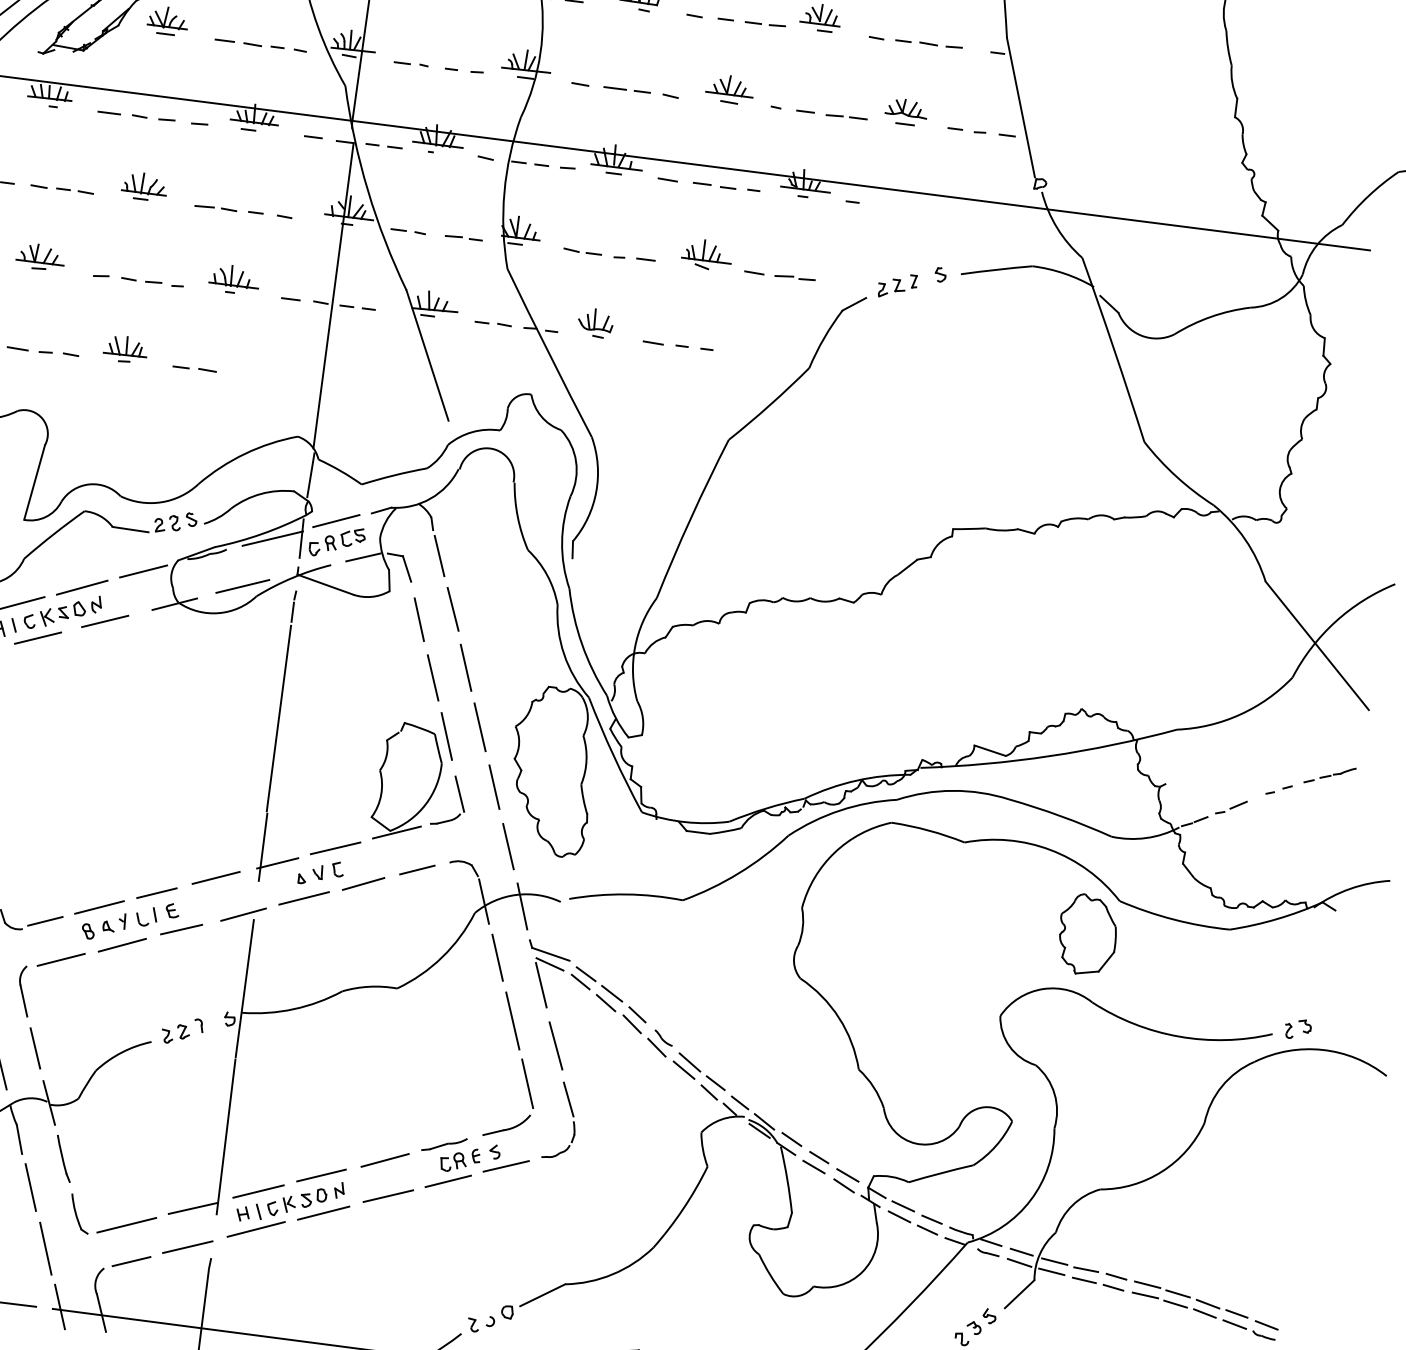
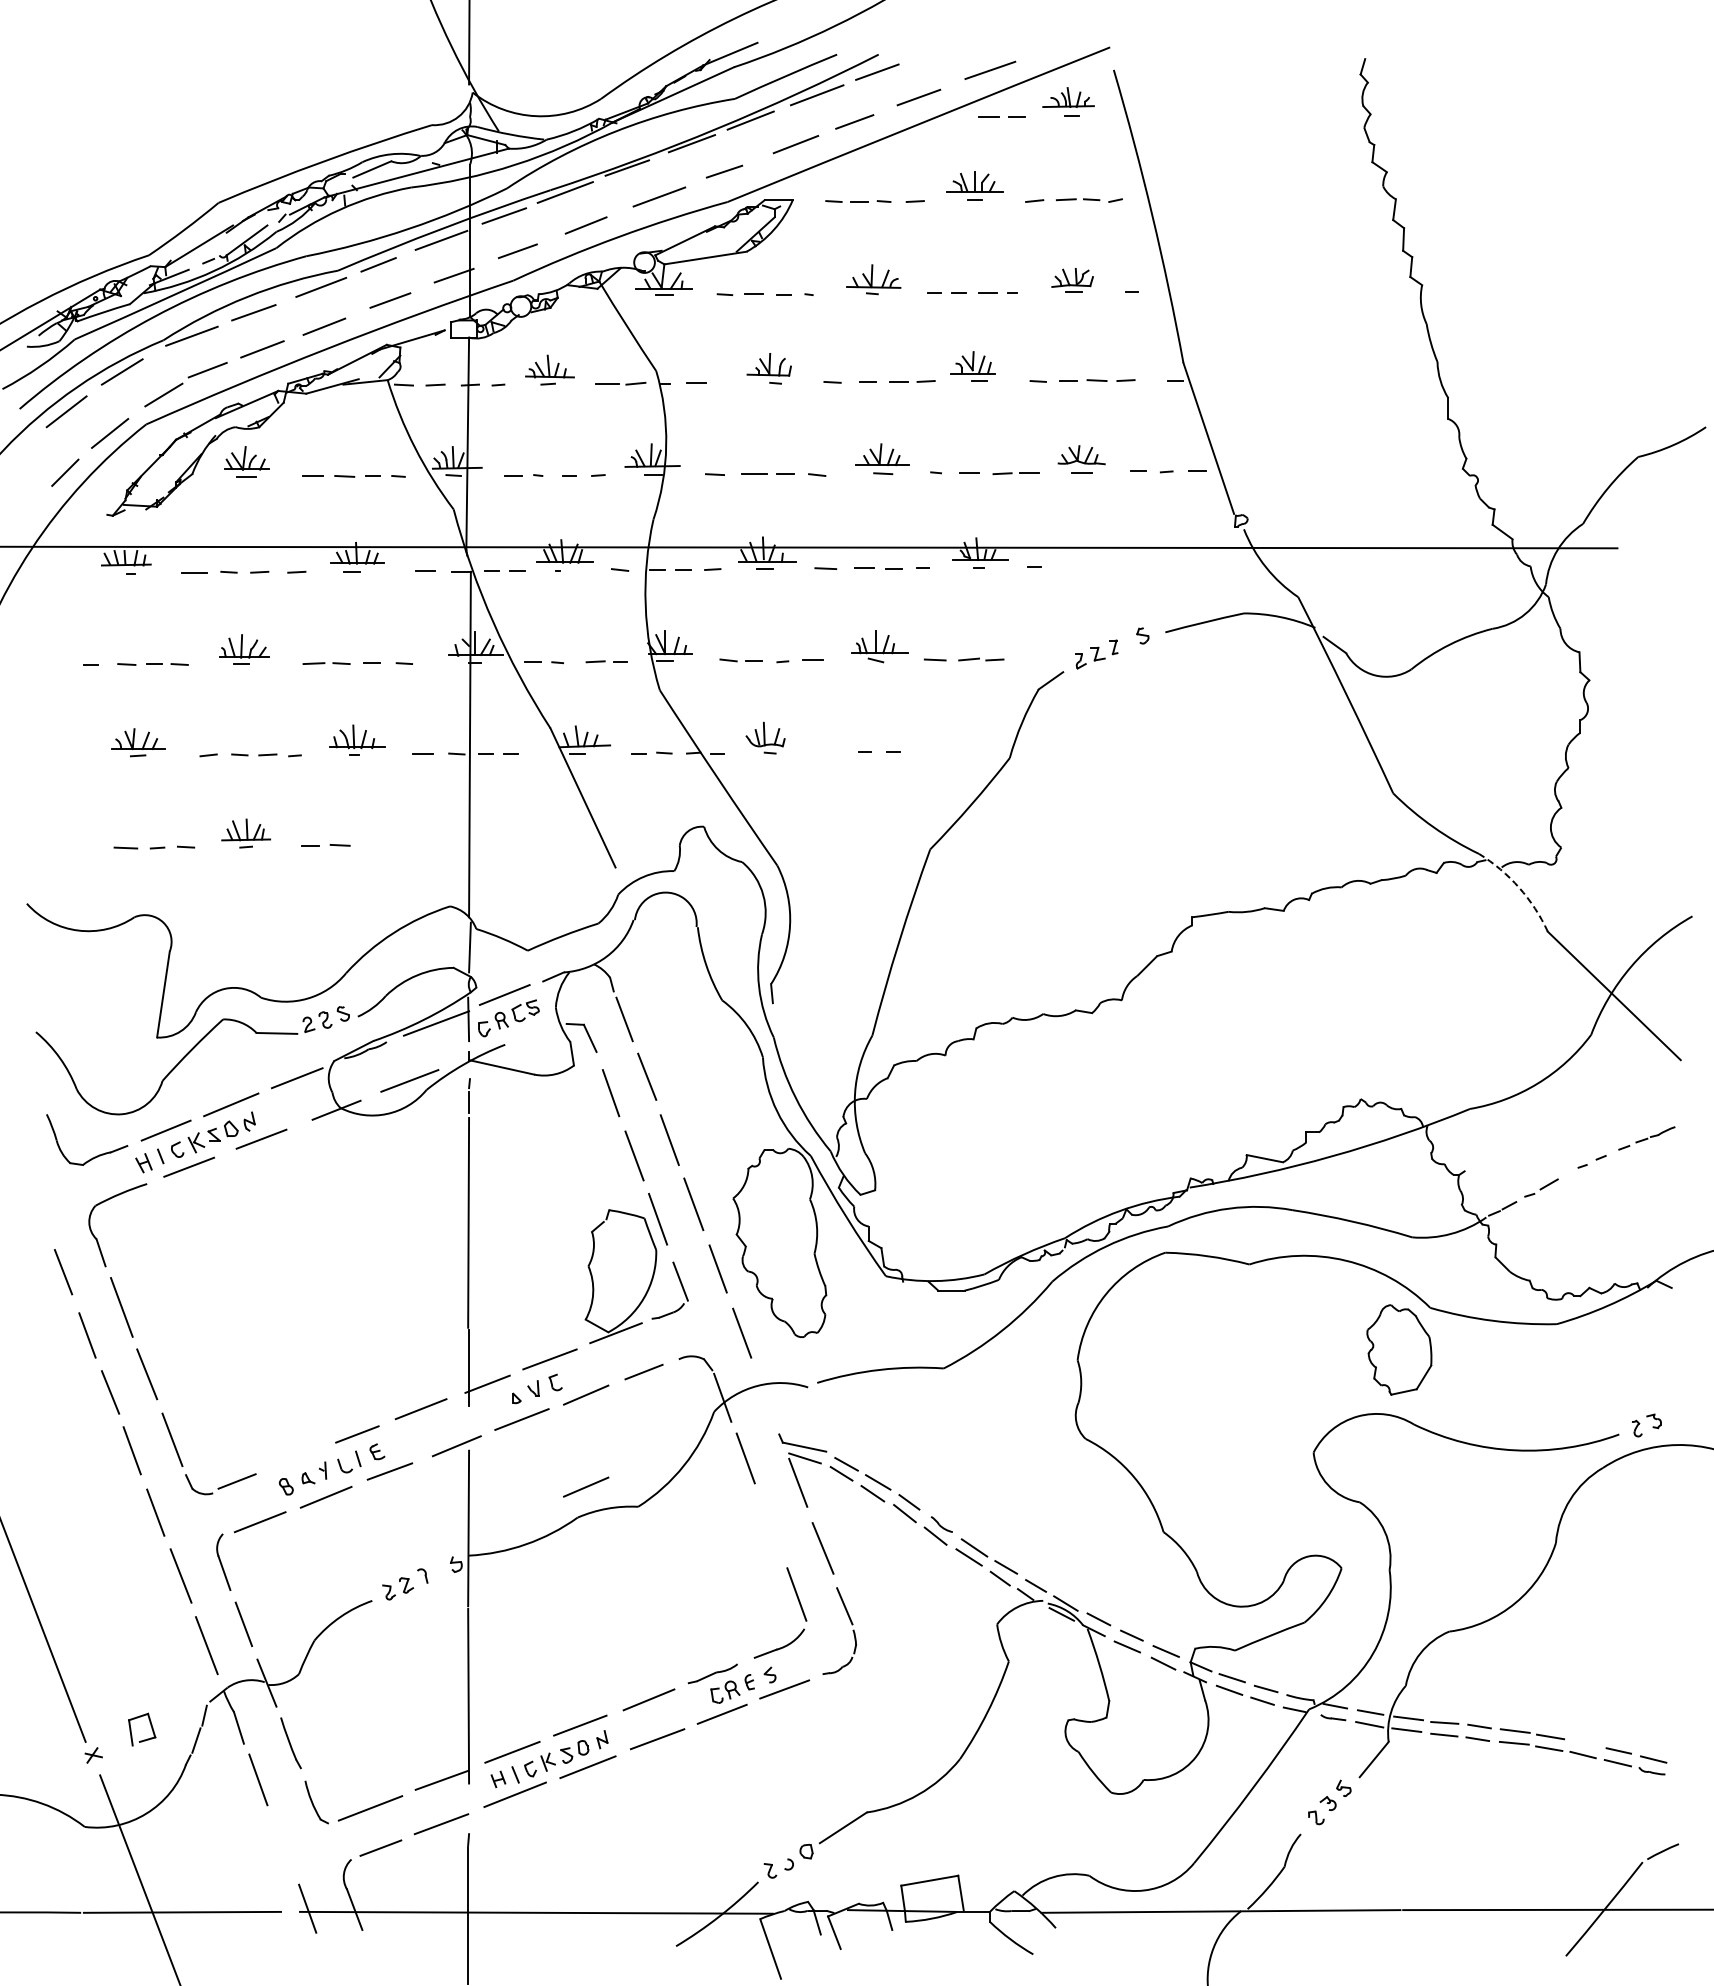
line: (653, 342) -> (832, 751), removed
arc: (1245, 539) -> (1519, 887), solid -> dashed
line: (362, 557) -> (539, 1031), removed
line: (521, 906) -> (765, 1397), removed
line: (99, 907) -> (295, 1458), removed
line: (353, 964) -> (586, 1486), added
line: (512, 1020) -> (771, 1526), removed
line: (45, 1248) -> (283, 1845), removed
line: (1208, 1304) -> (1585, 1744), removed

